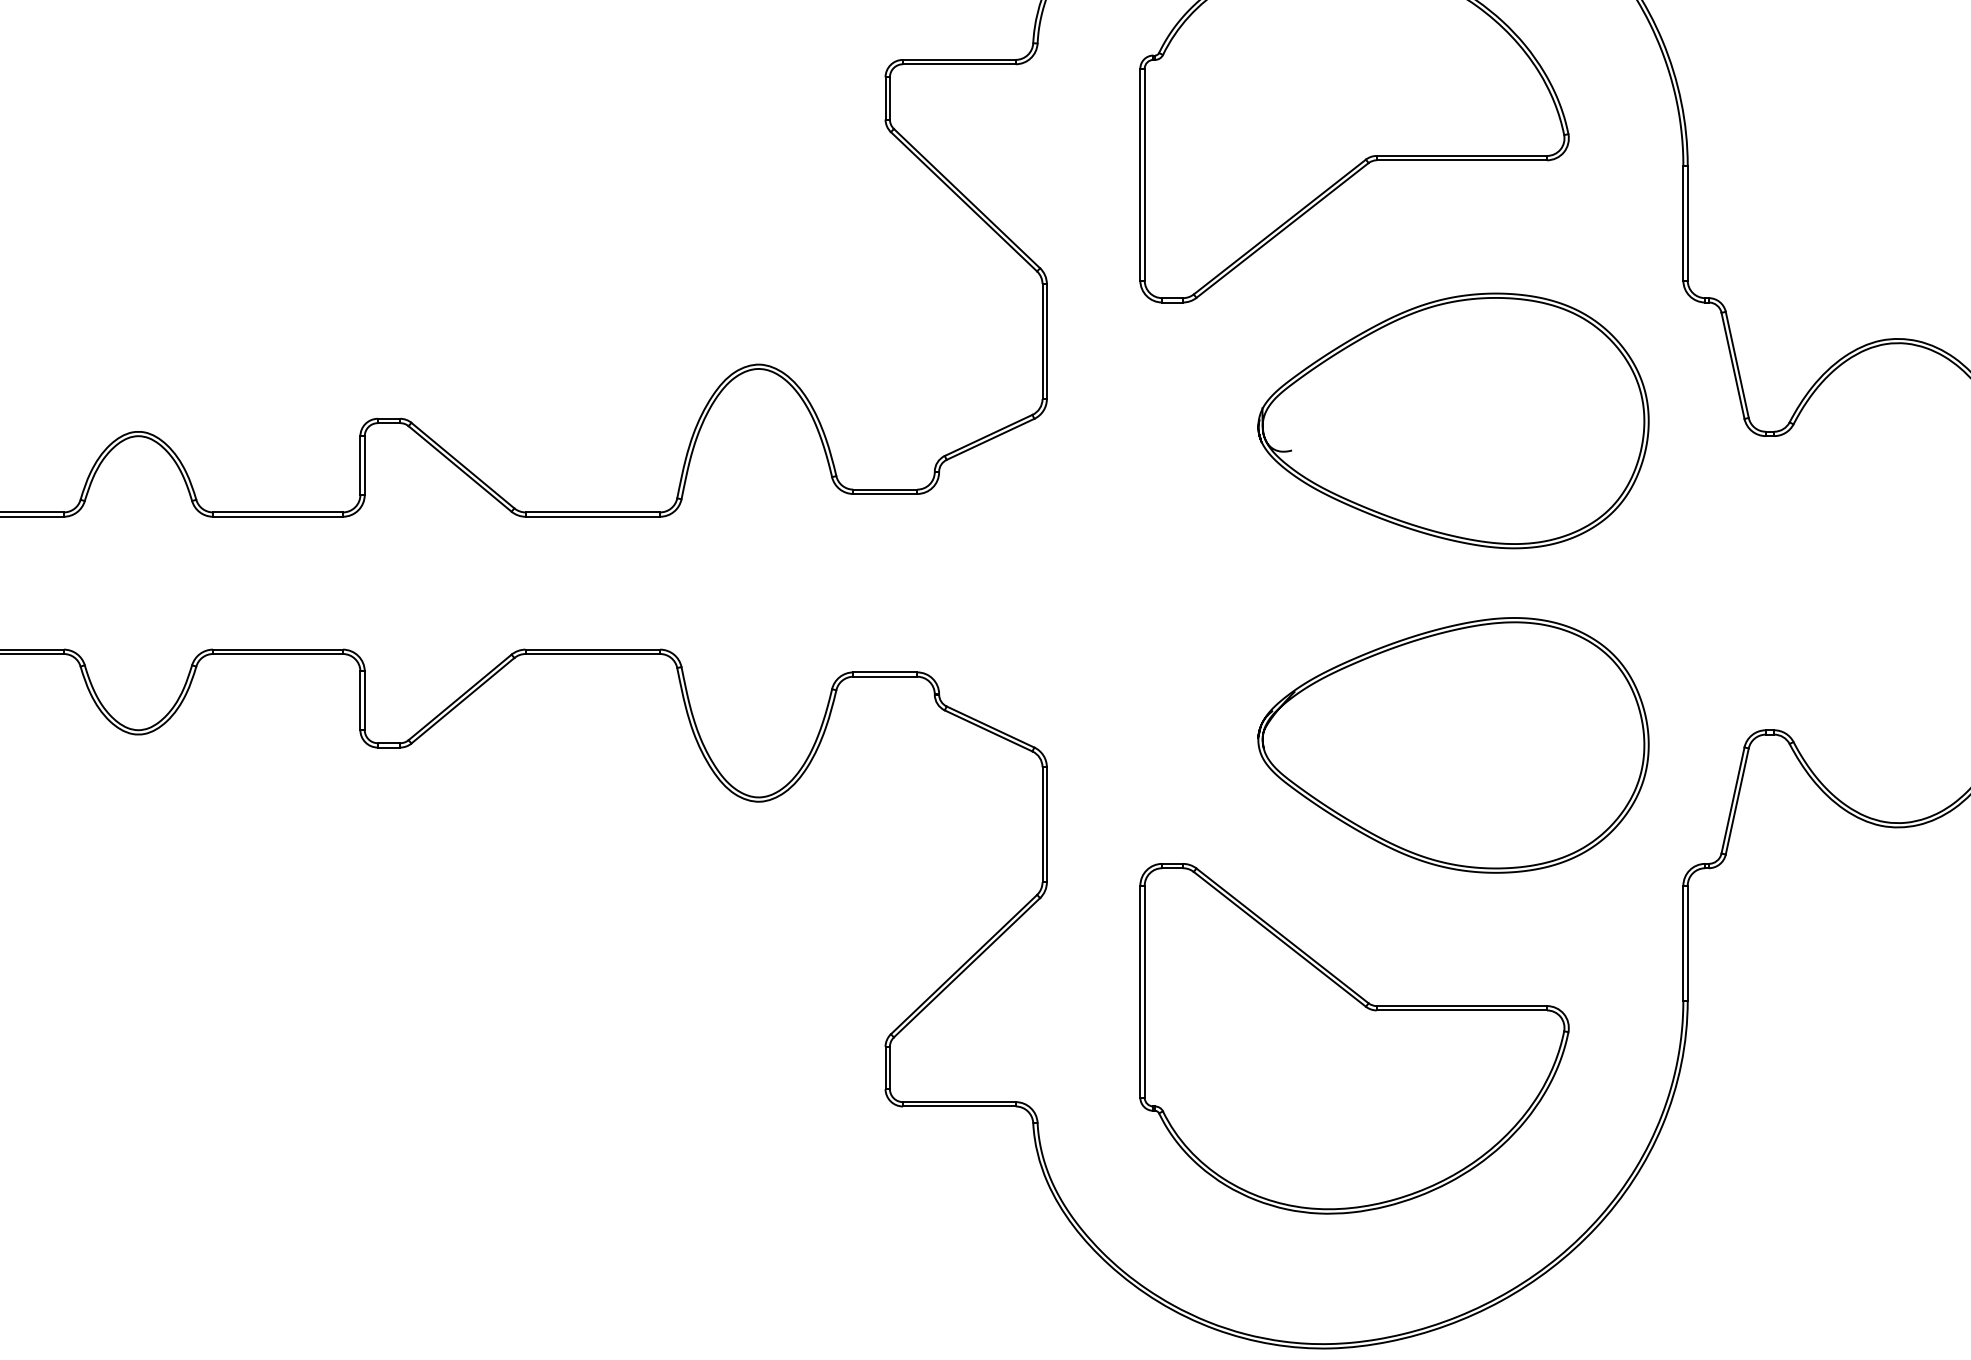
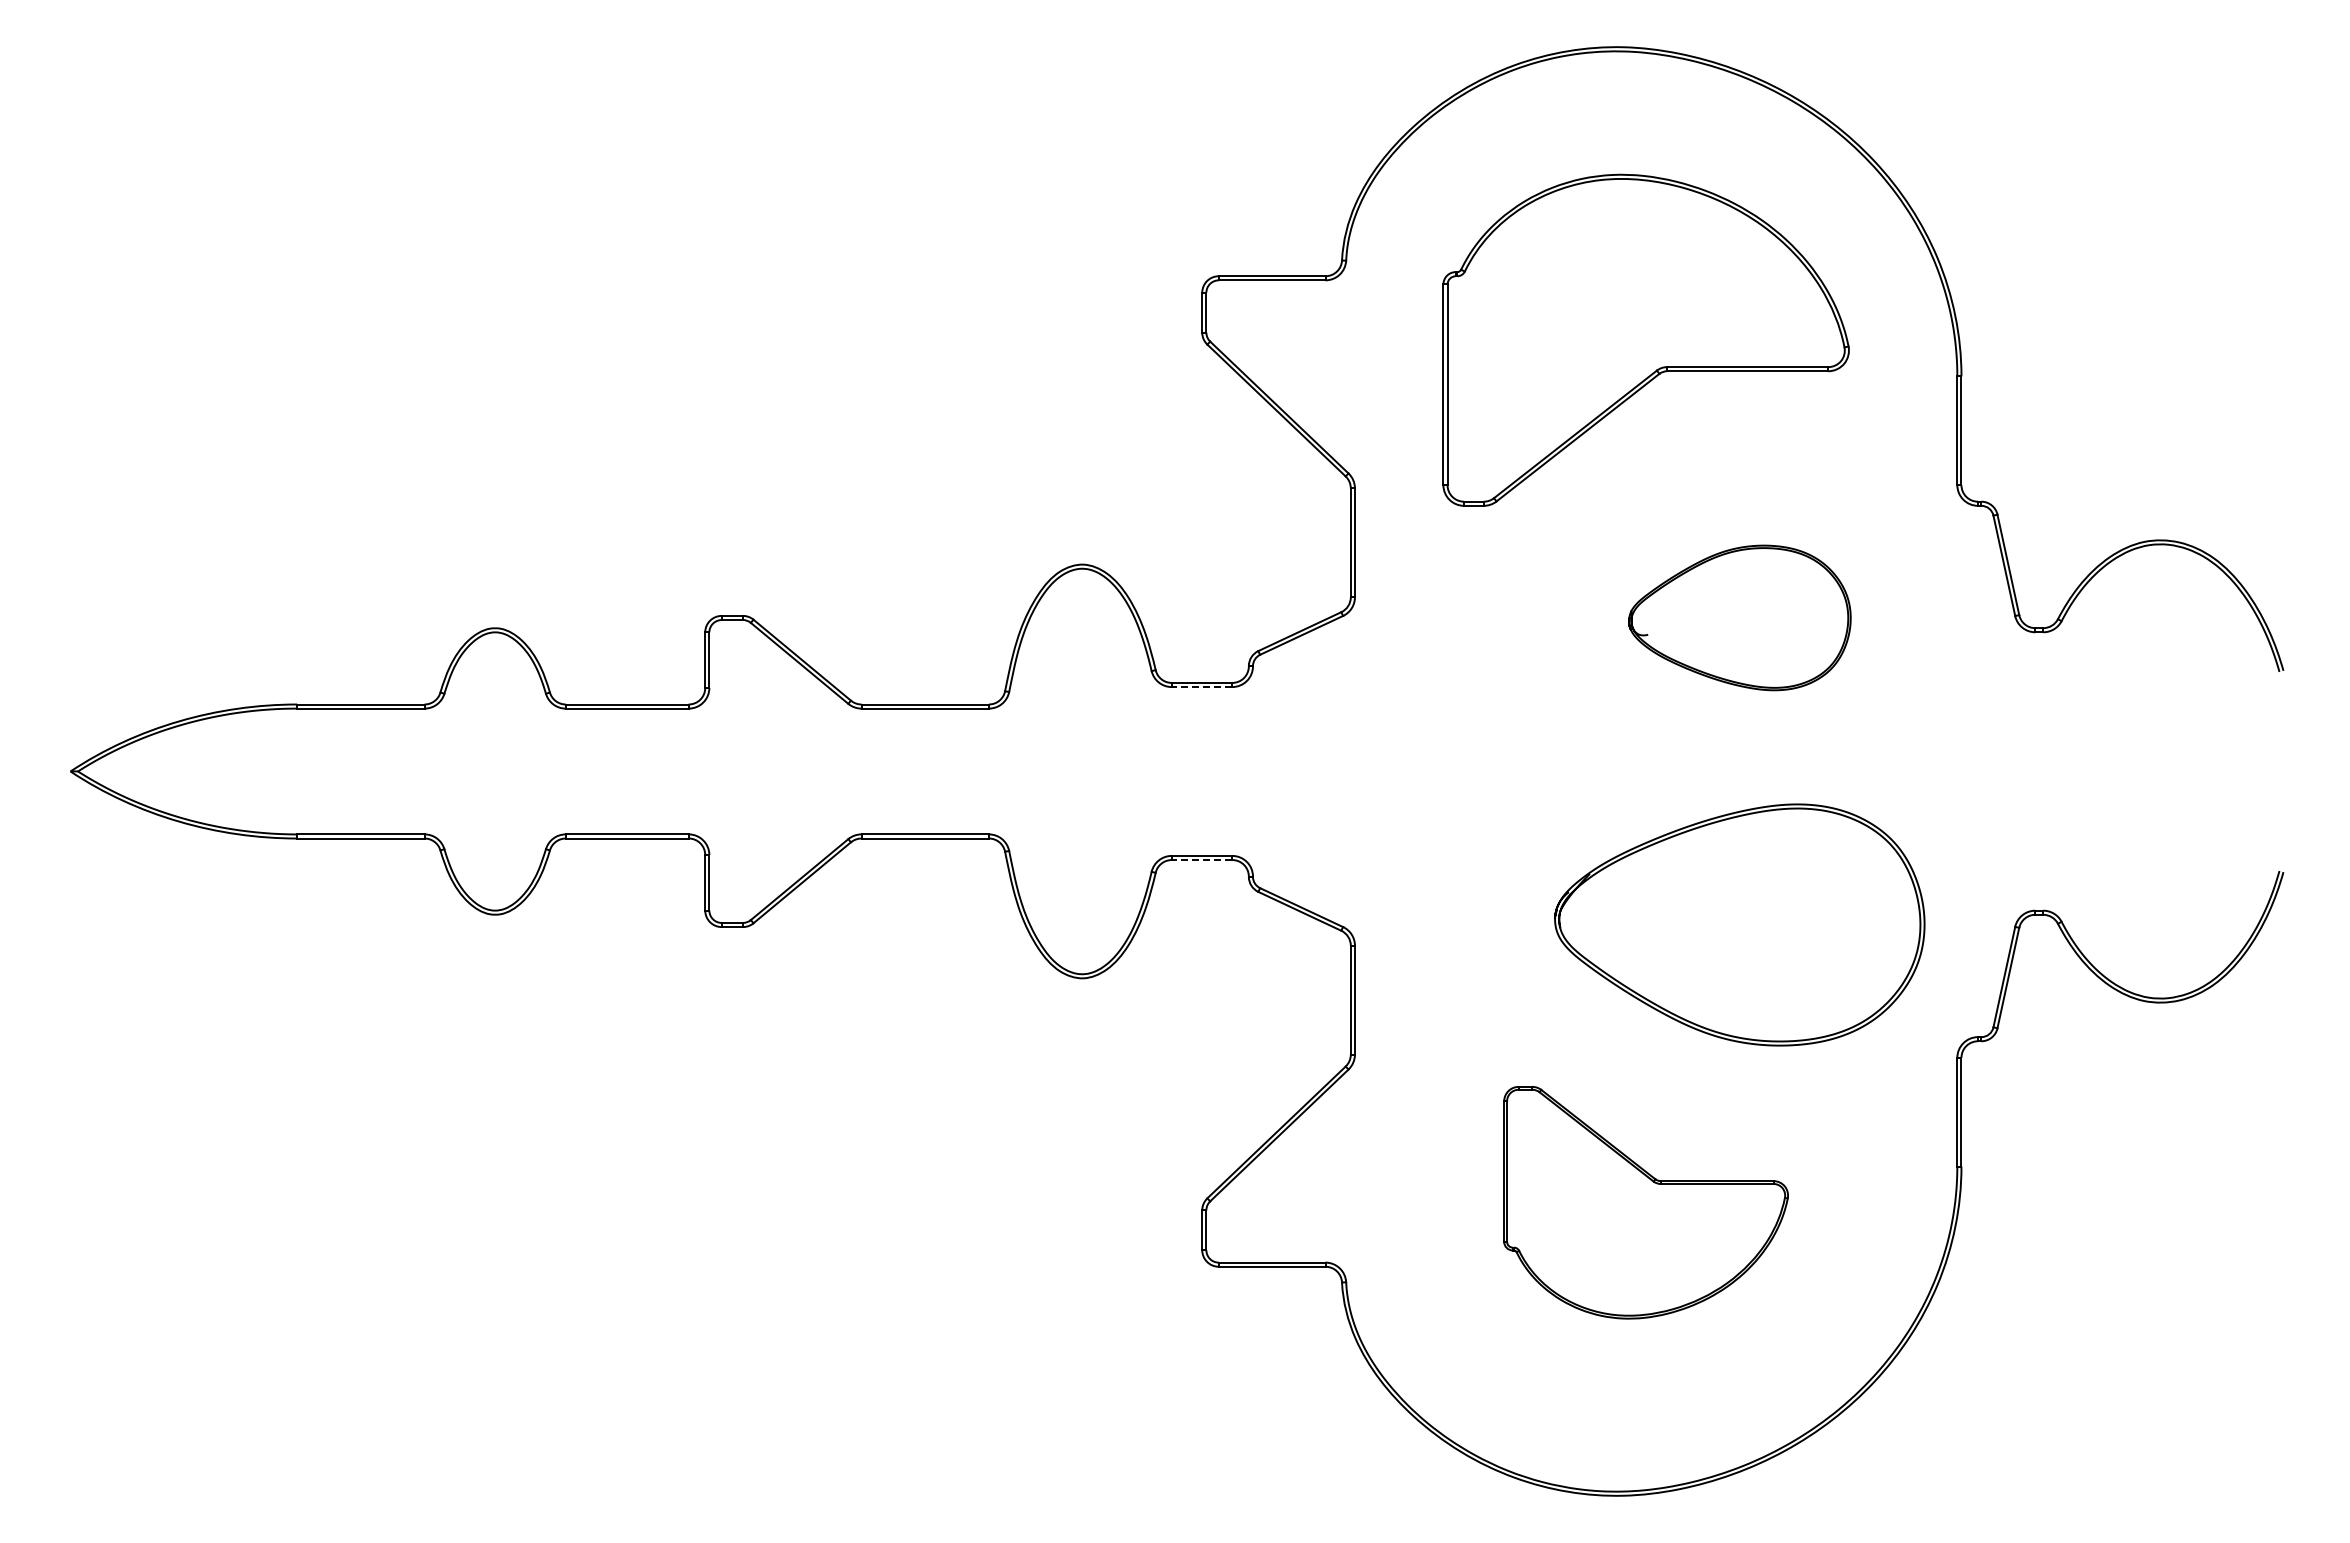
part: (1453, 420) -> (1739, 617), size x0.6
line: (884, 494) -> (1201, 687), solid -> dashed
line: (884, 677) -> (1201, 860), solid -> dashed
part: (1353, 1038) -> (1645, 1202), size x0.7

